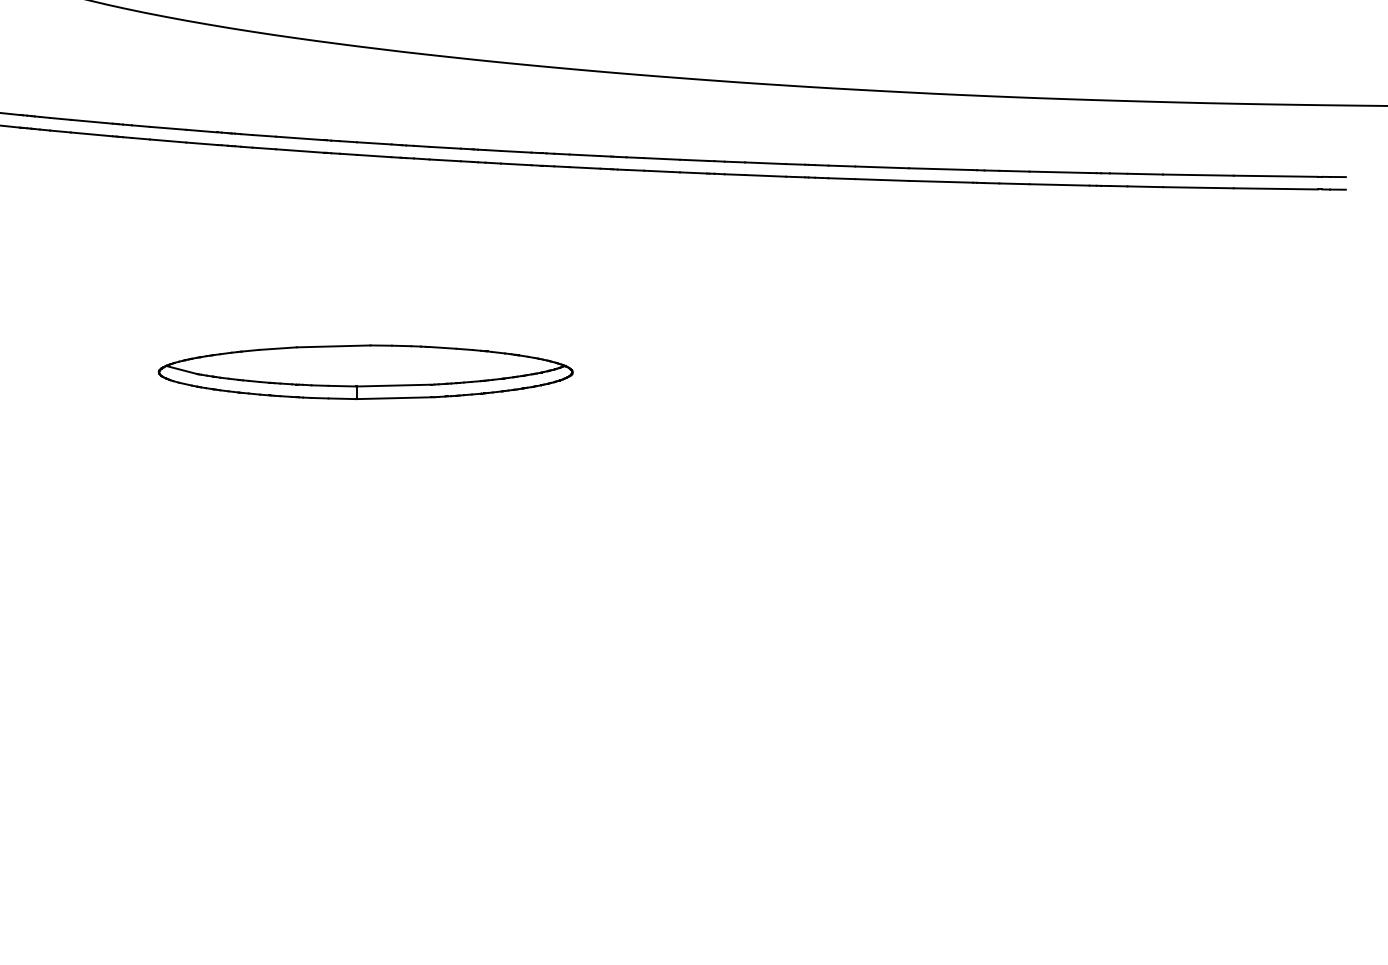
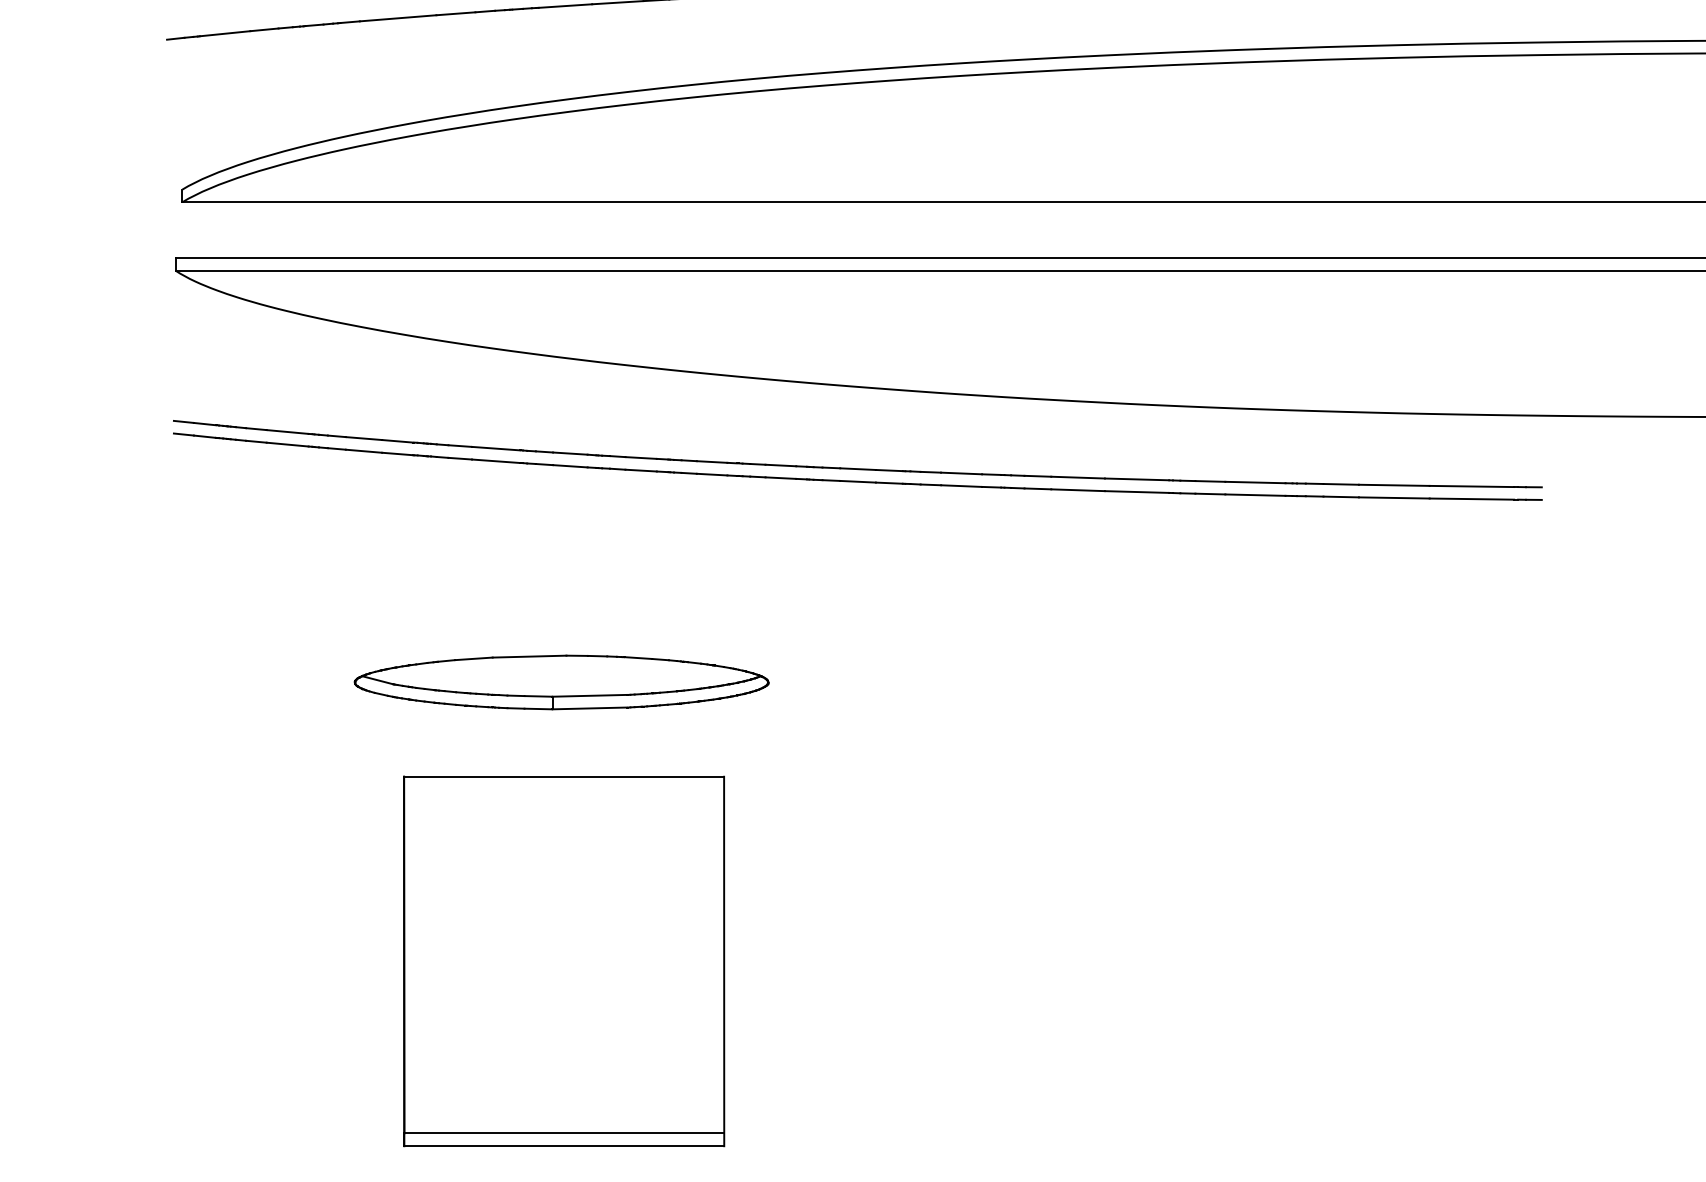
part: (368, 651) -> (564, 961), added

